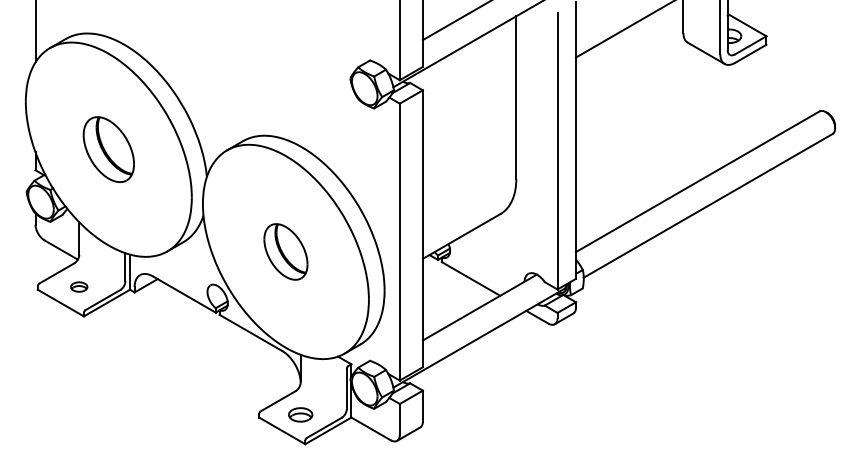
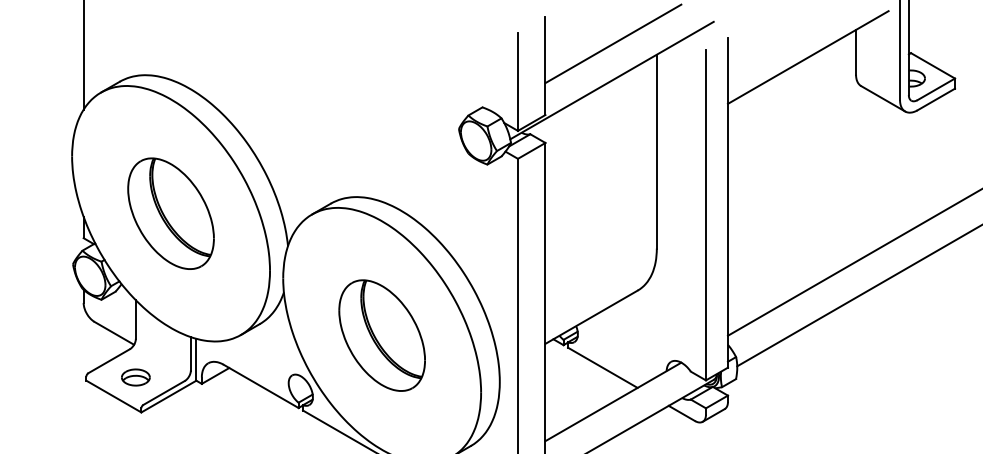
part: (108, 149) -> (170, 213), size x1.43
part: (285, 251) -> (381, 335), size x1.67
part: (78, 286) -> (134, 376), size x1.43

